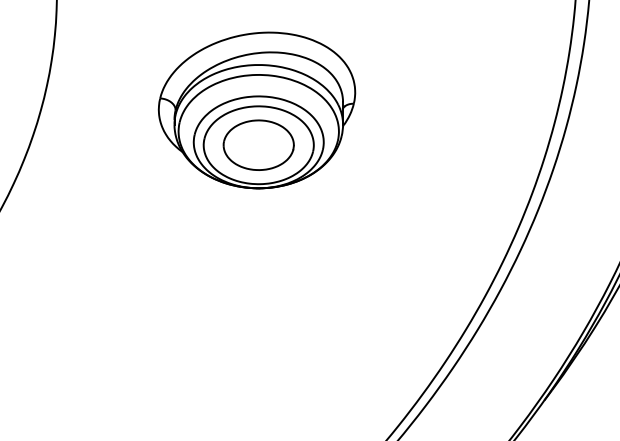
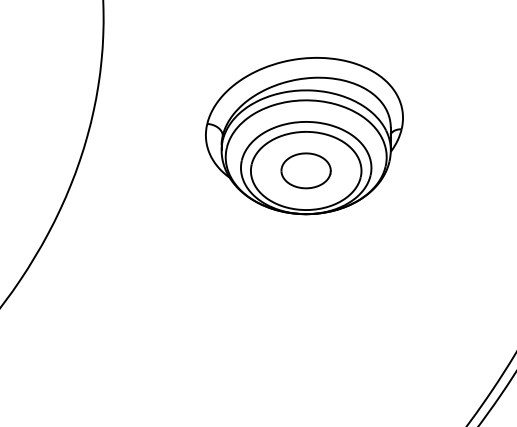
part: (258, 144) -> (305, 170), size x0.7

